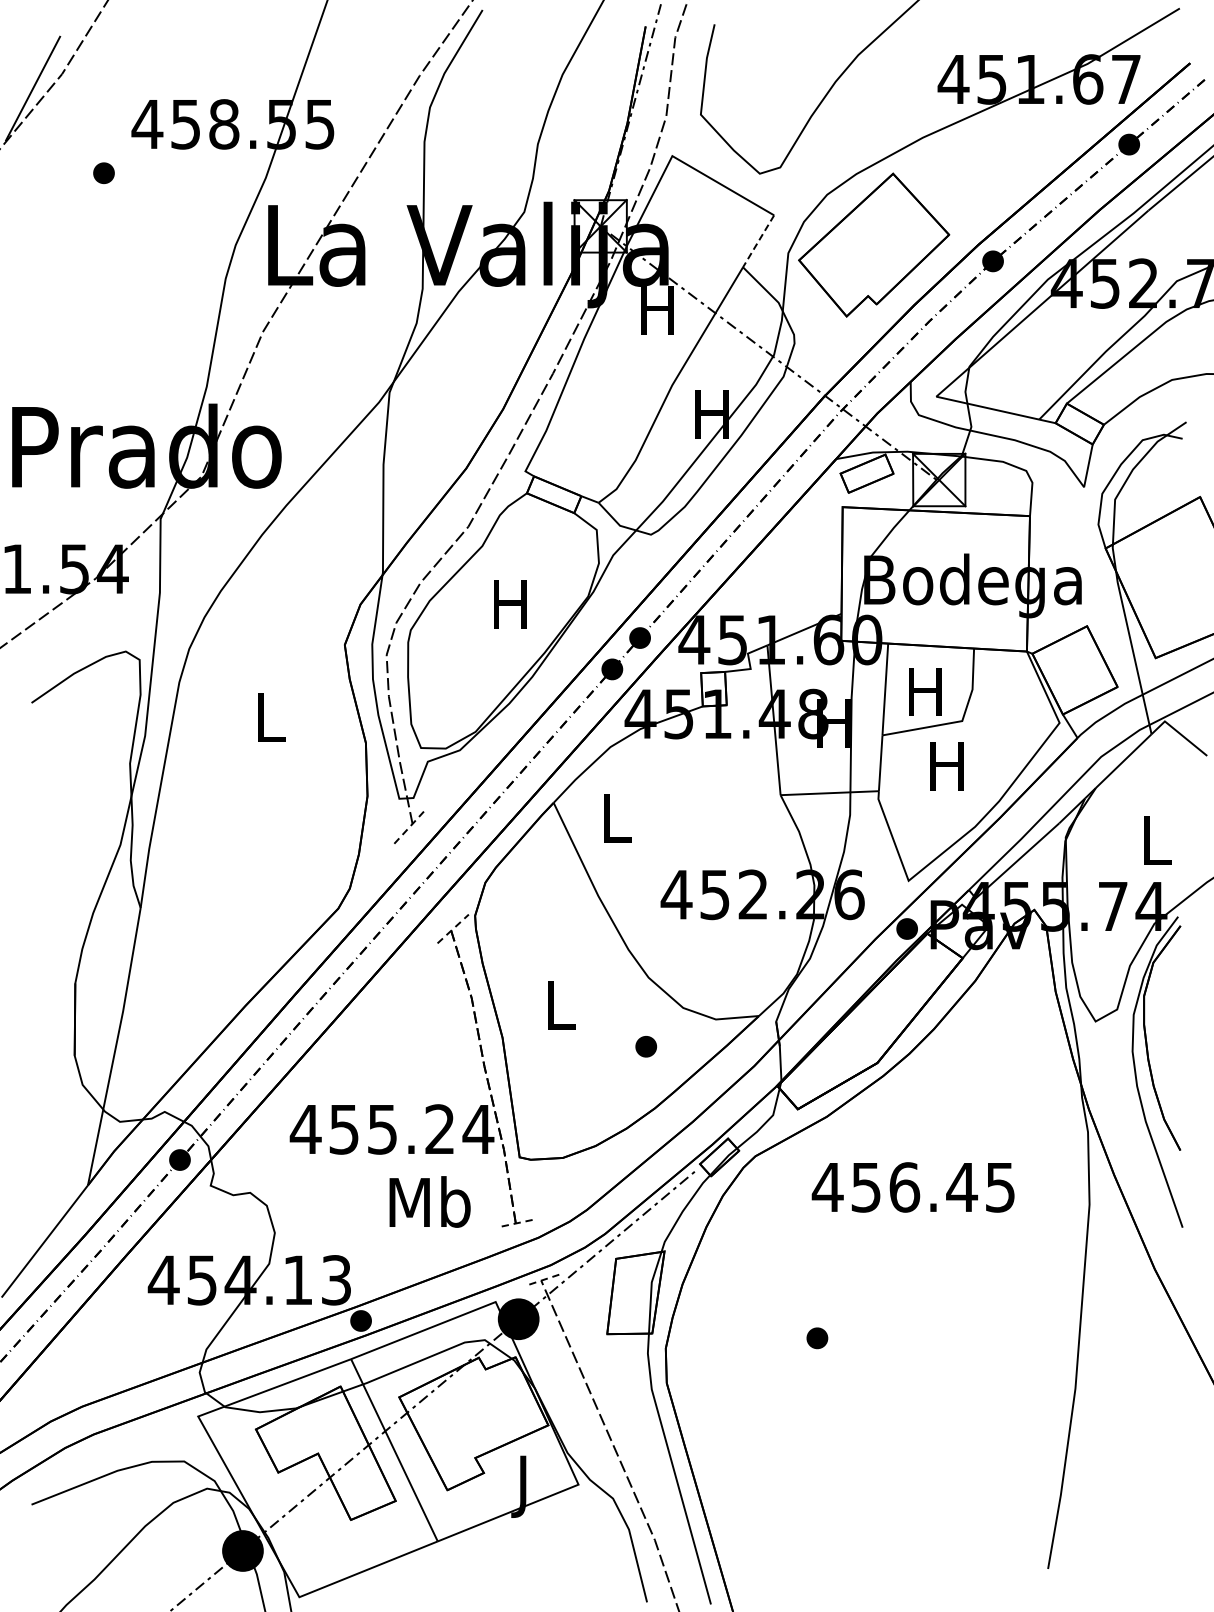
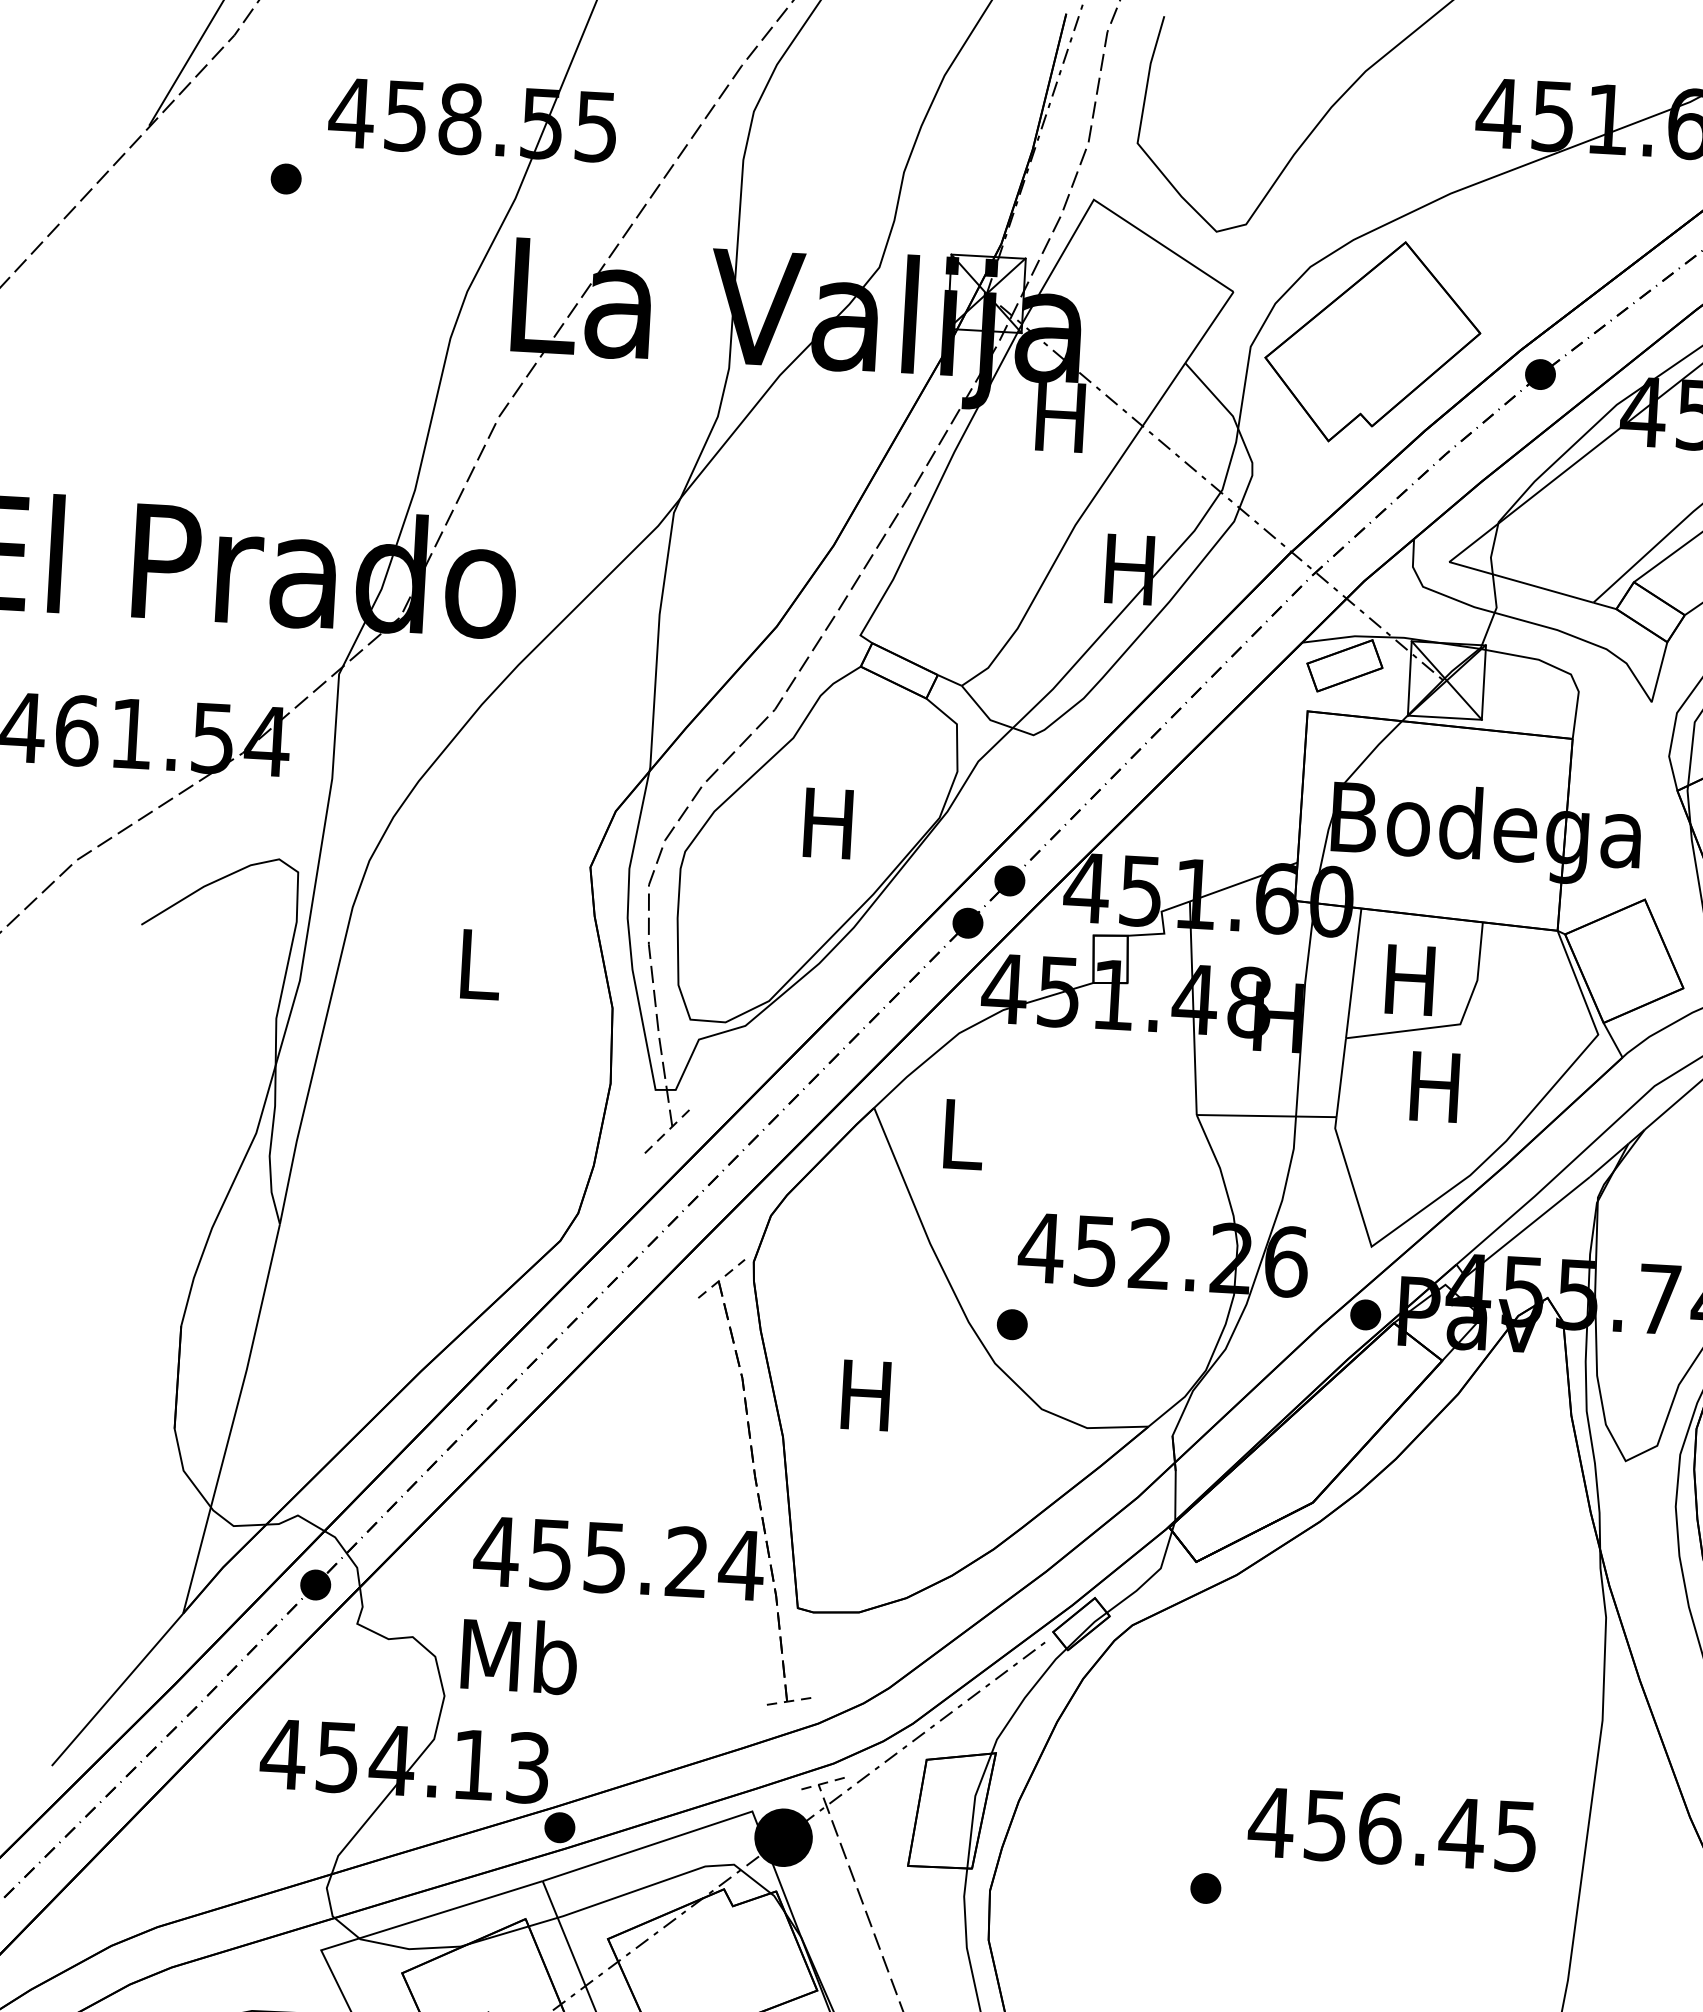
line: (758, 241) -> (1209, 327), dashed -> solid
text: (559, 1005) -> (866, 1395), L -> H
part: (645, 1046) -> (1011, 1324), moved
text: (912, 1187) -> (1391, 1829), moved
text: (429, 1201) -> (518, 1655), moved

